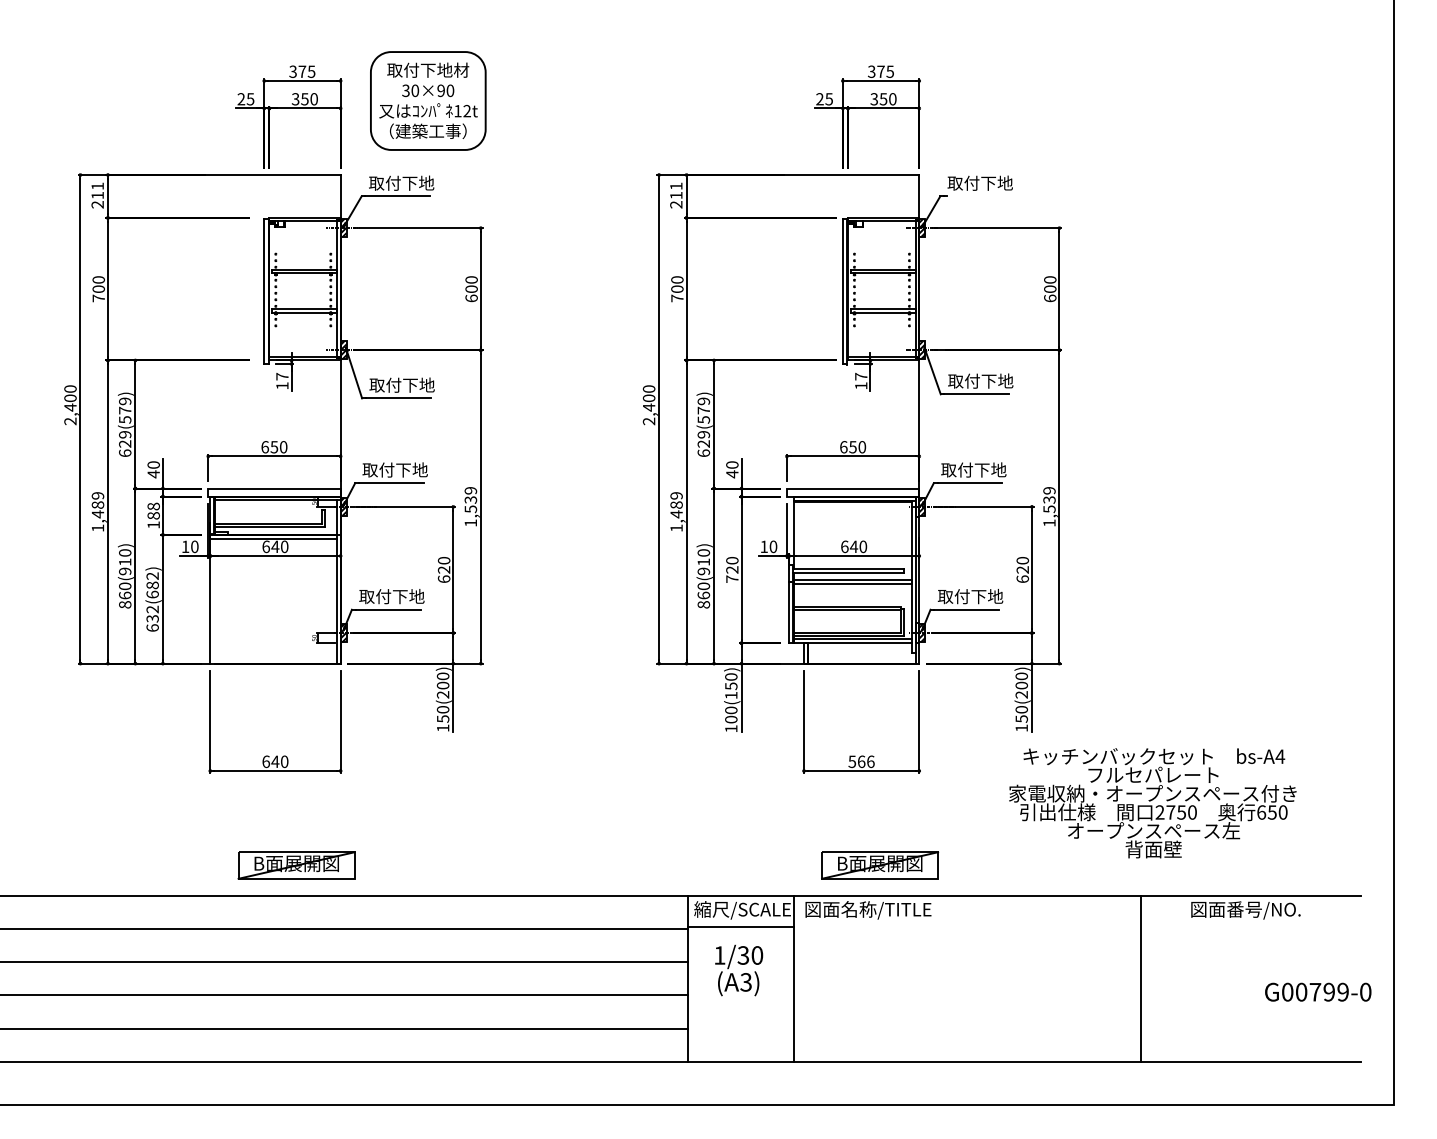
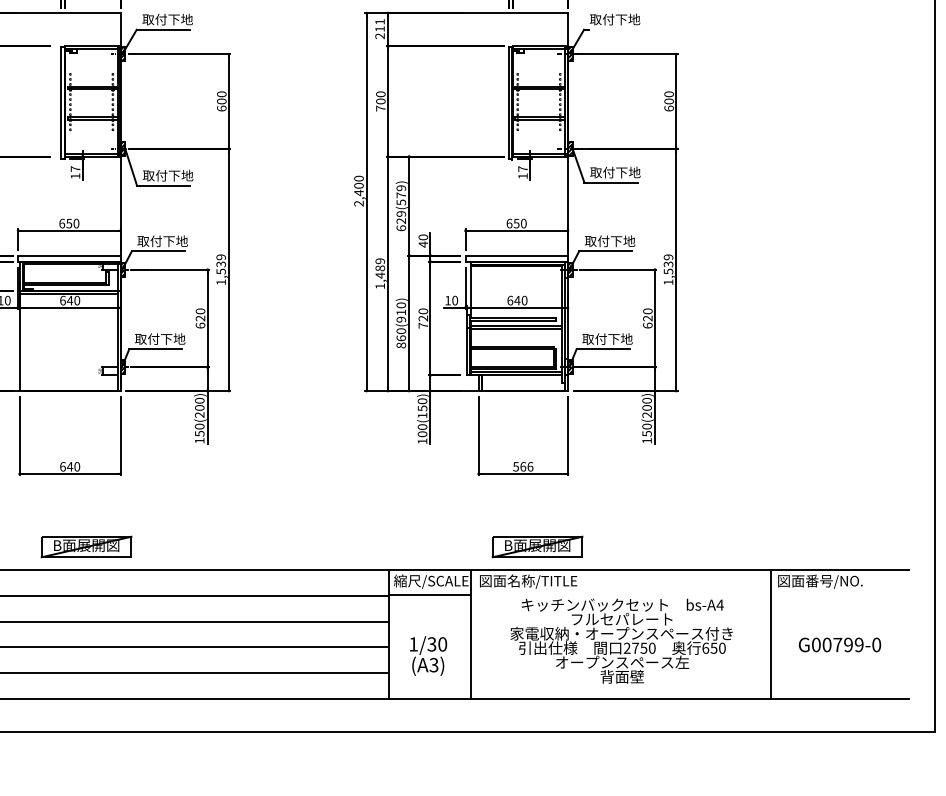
text: (1152, 803) -> (621, 641), moved
text: (739, 970) -> (428, 656), moved
line: (1140, 978) -> (770, 634), moved
text: (1318, 991) -> (840, 644), moved

